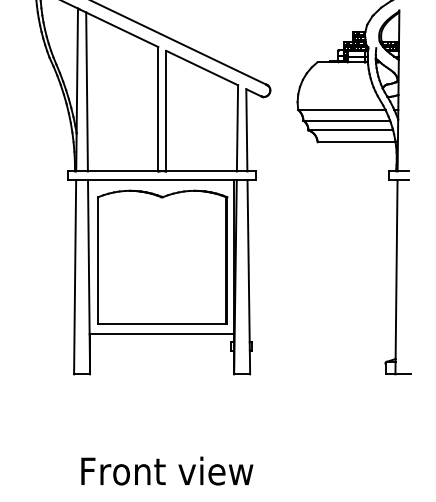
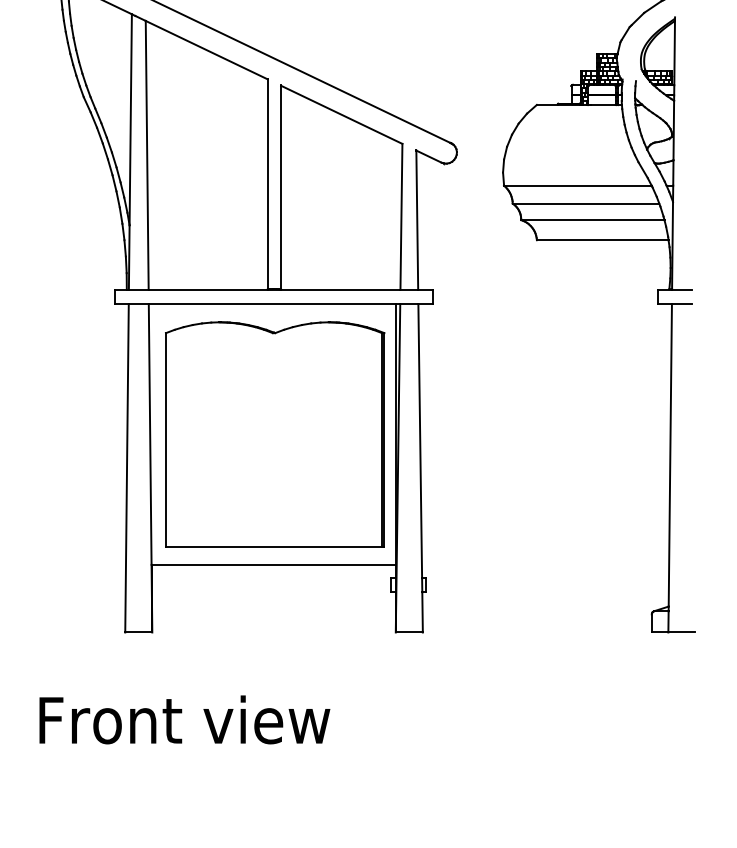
text: (167, 470) -> (185, 718), moved

